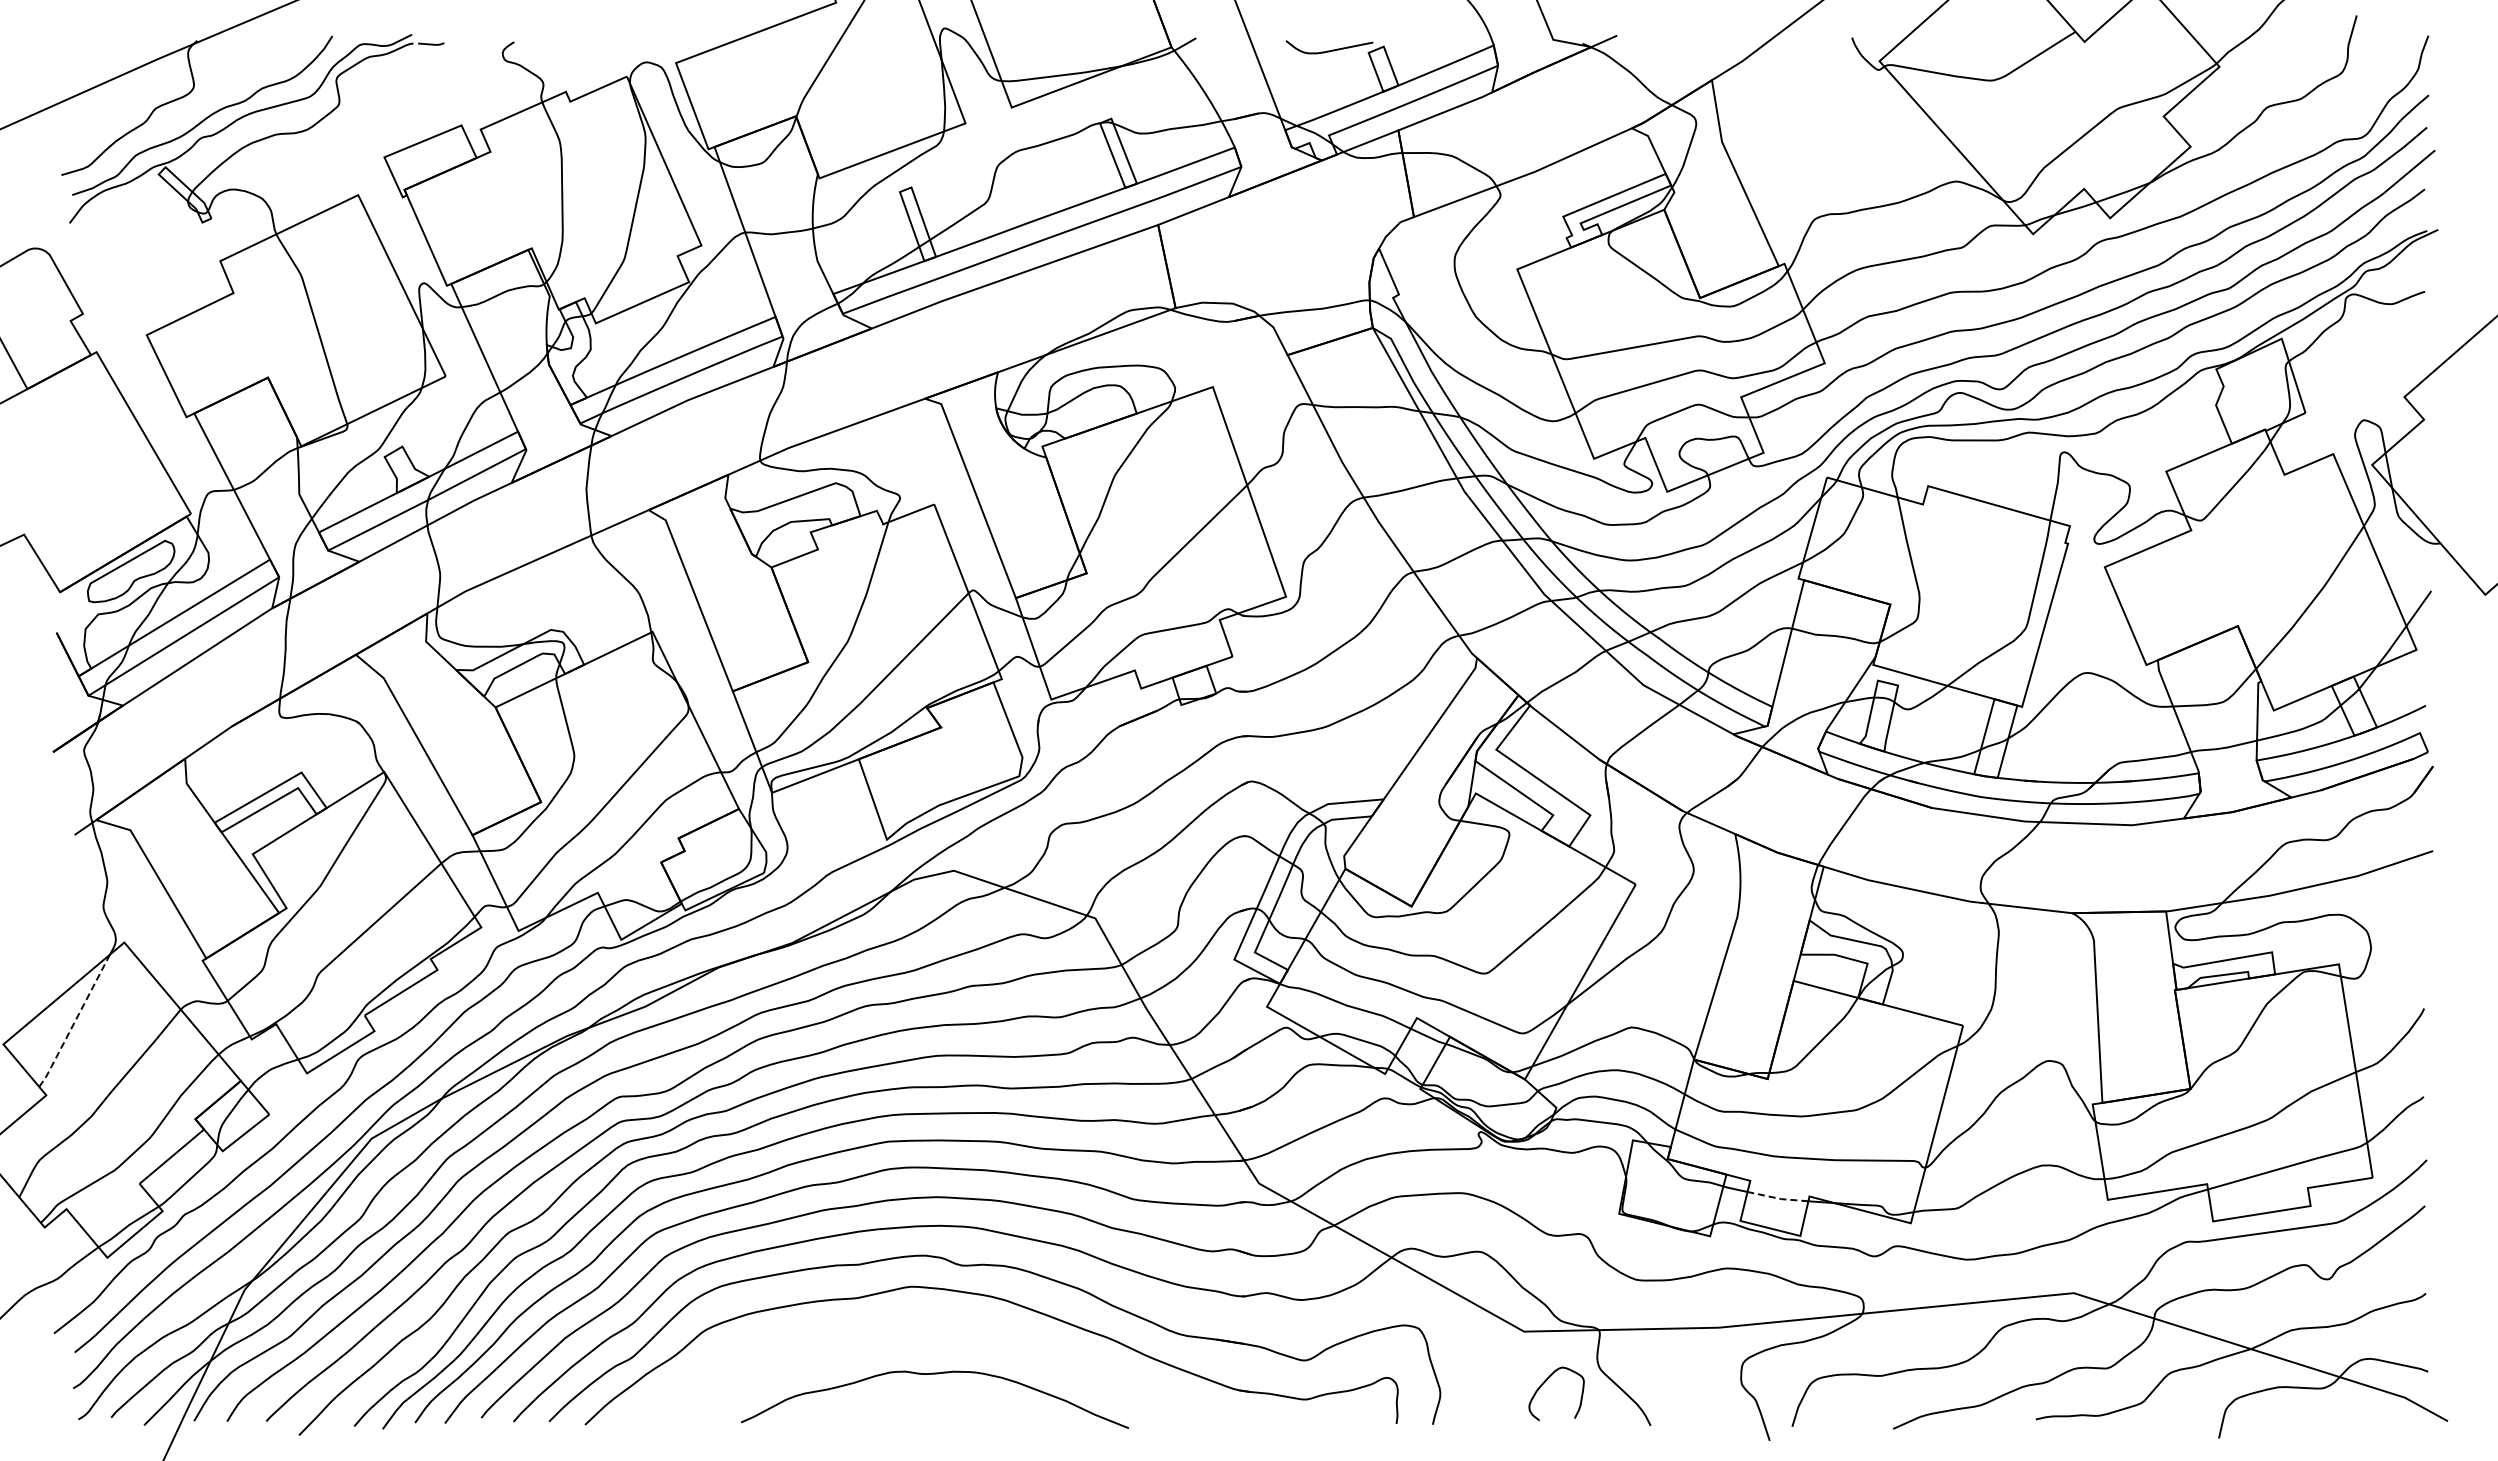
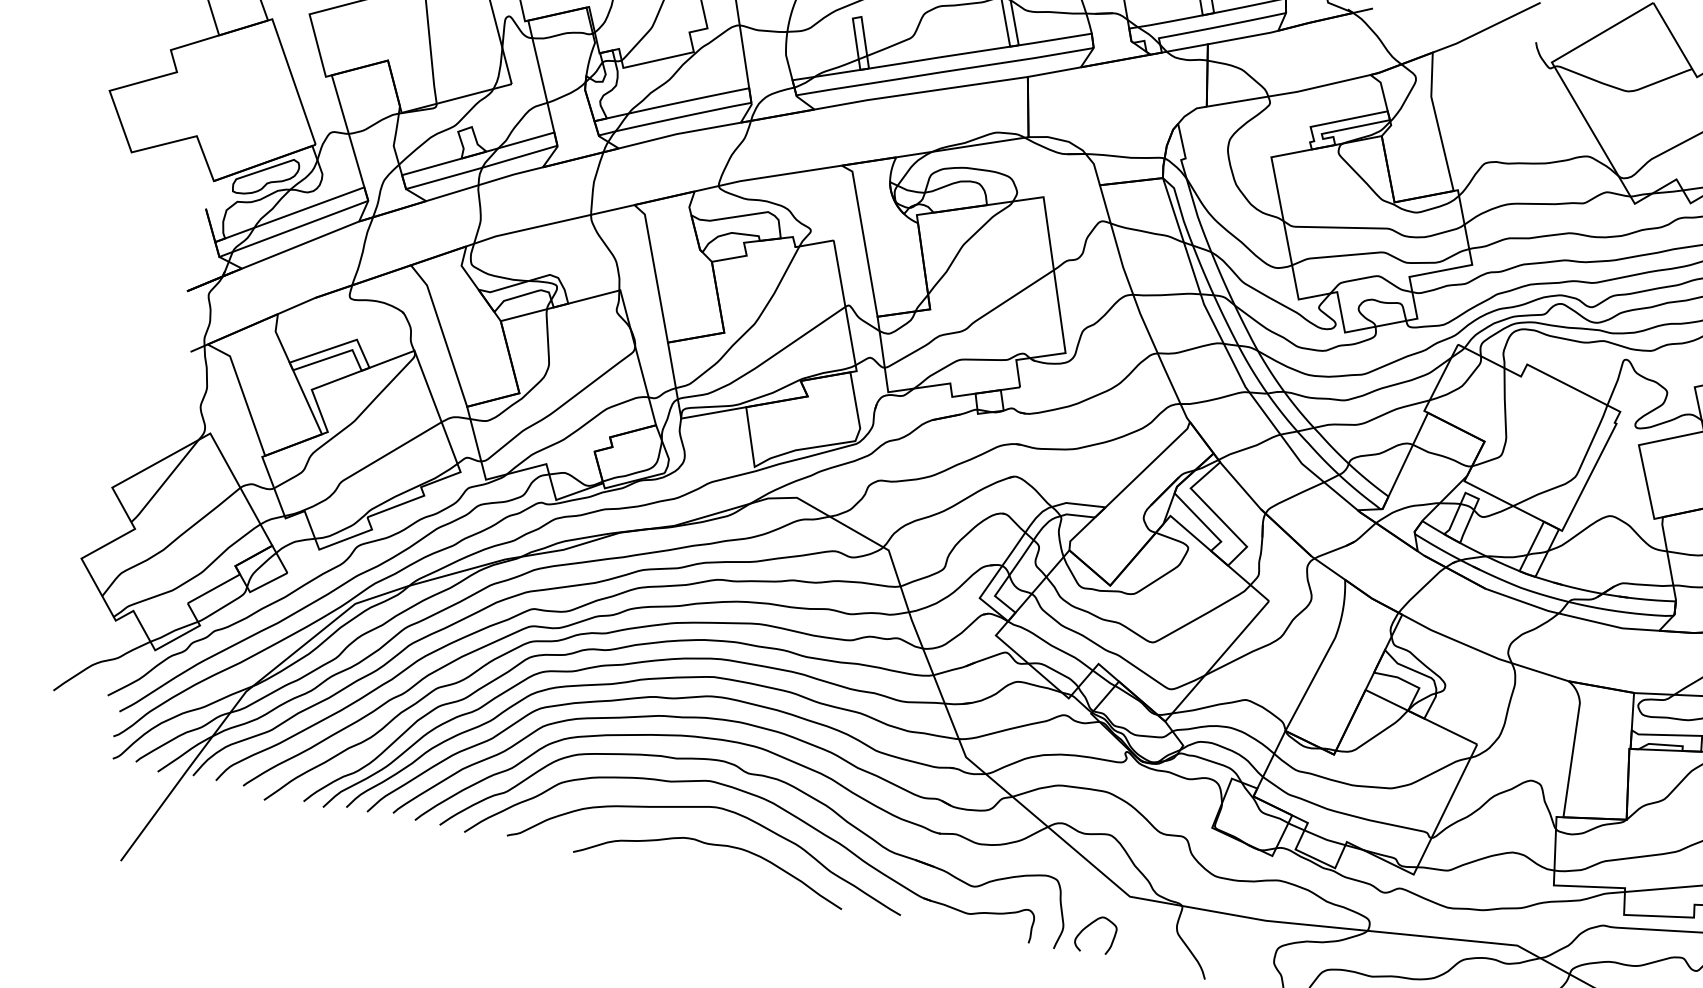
line: (74, 1022) -> (164, 482), dashed -> solid
line: (1778, 1198) -> (1325, 839), dashed -> solid
curve: (920, 1323) -> (711, 807), added
curve: (1545, 1382) -> (1089, 925), moved

